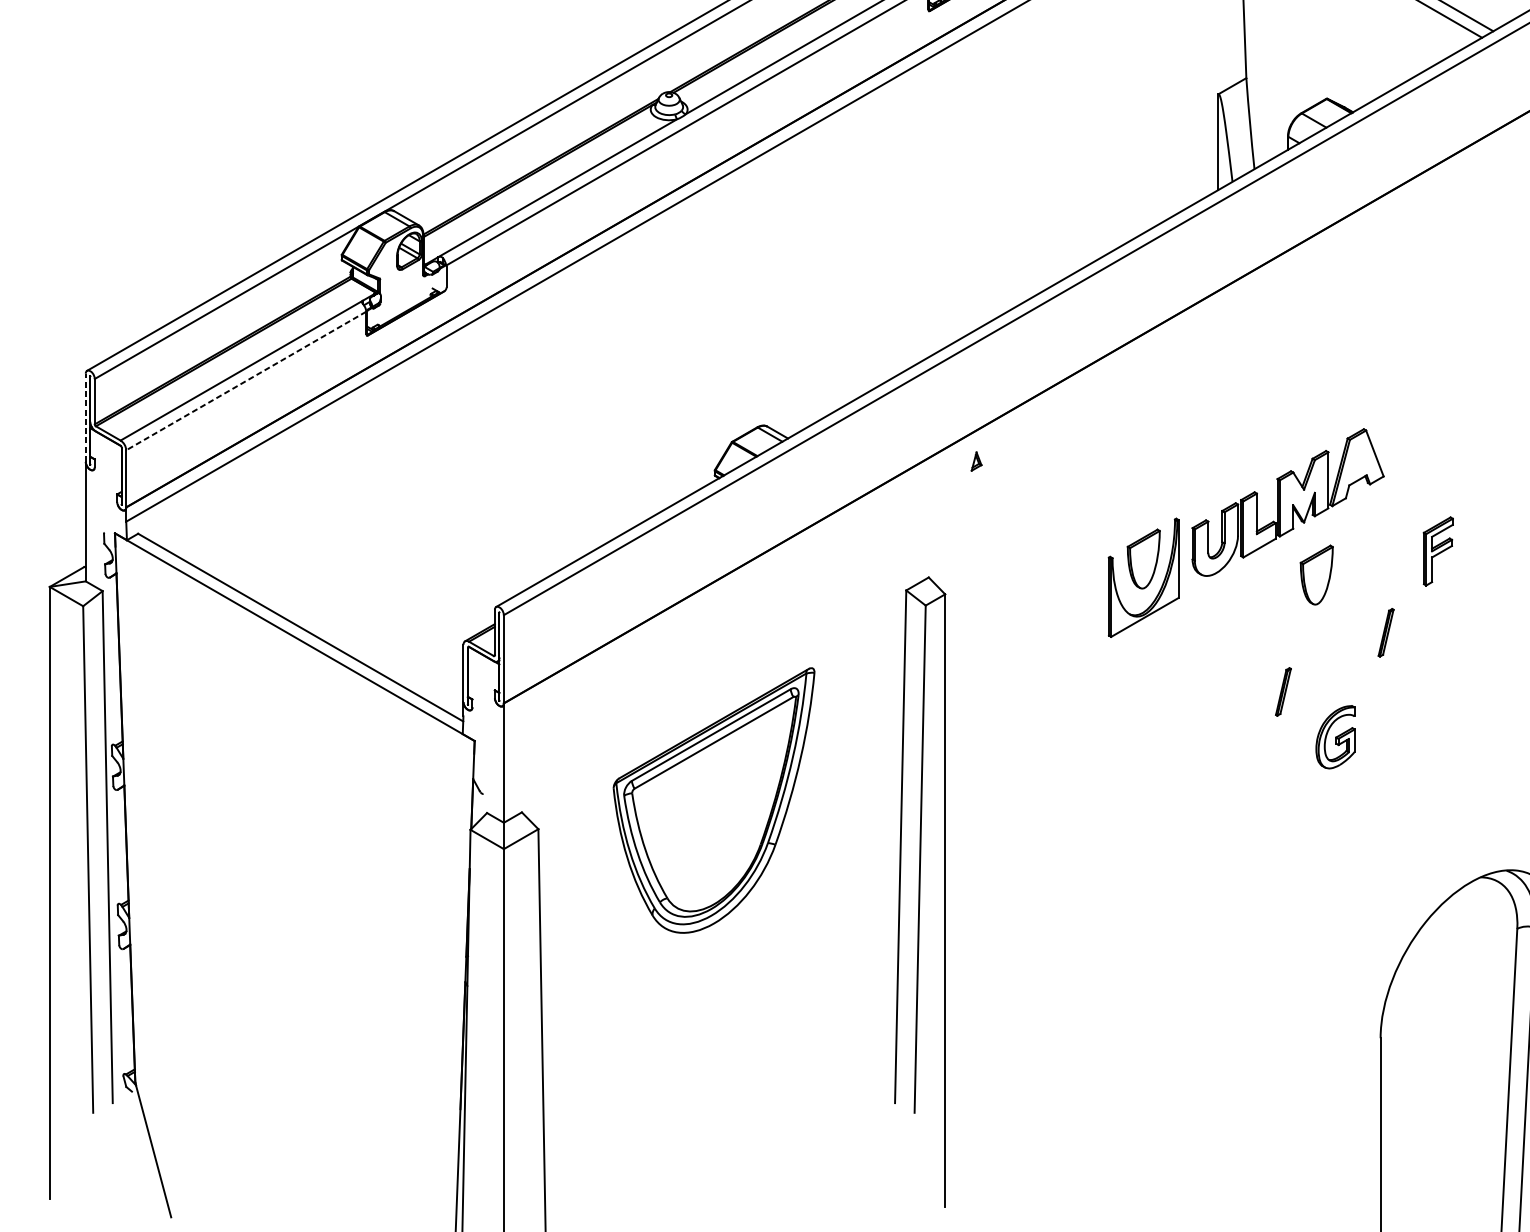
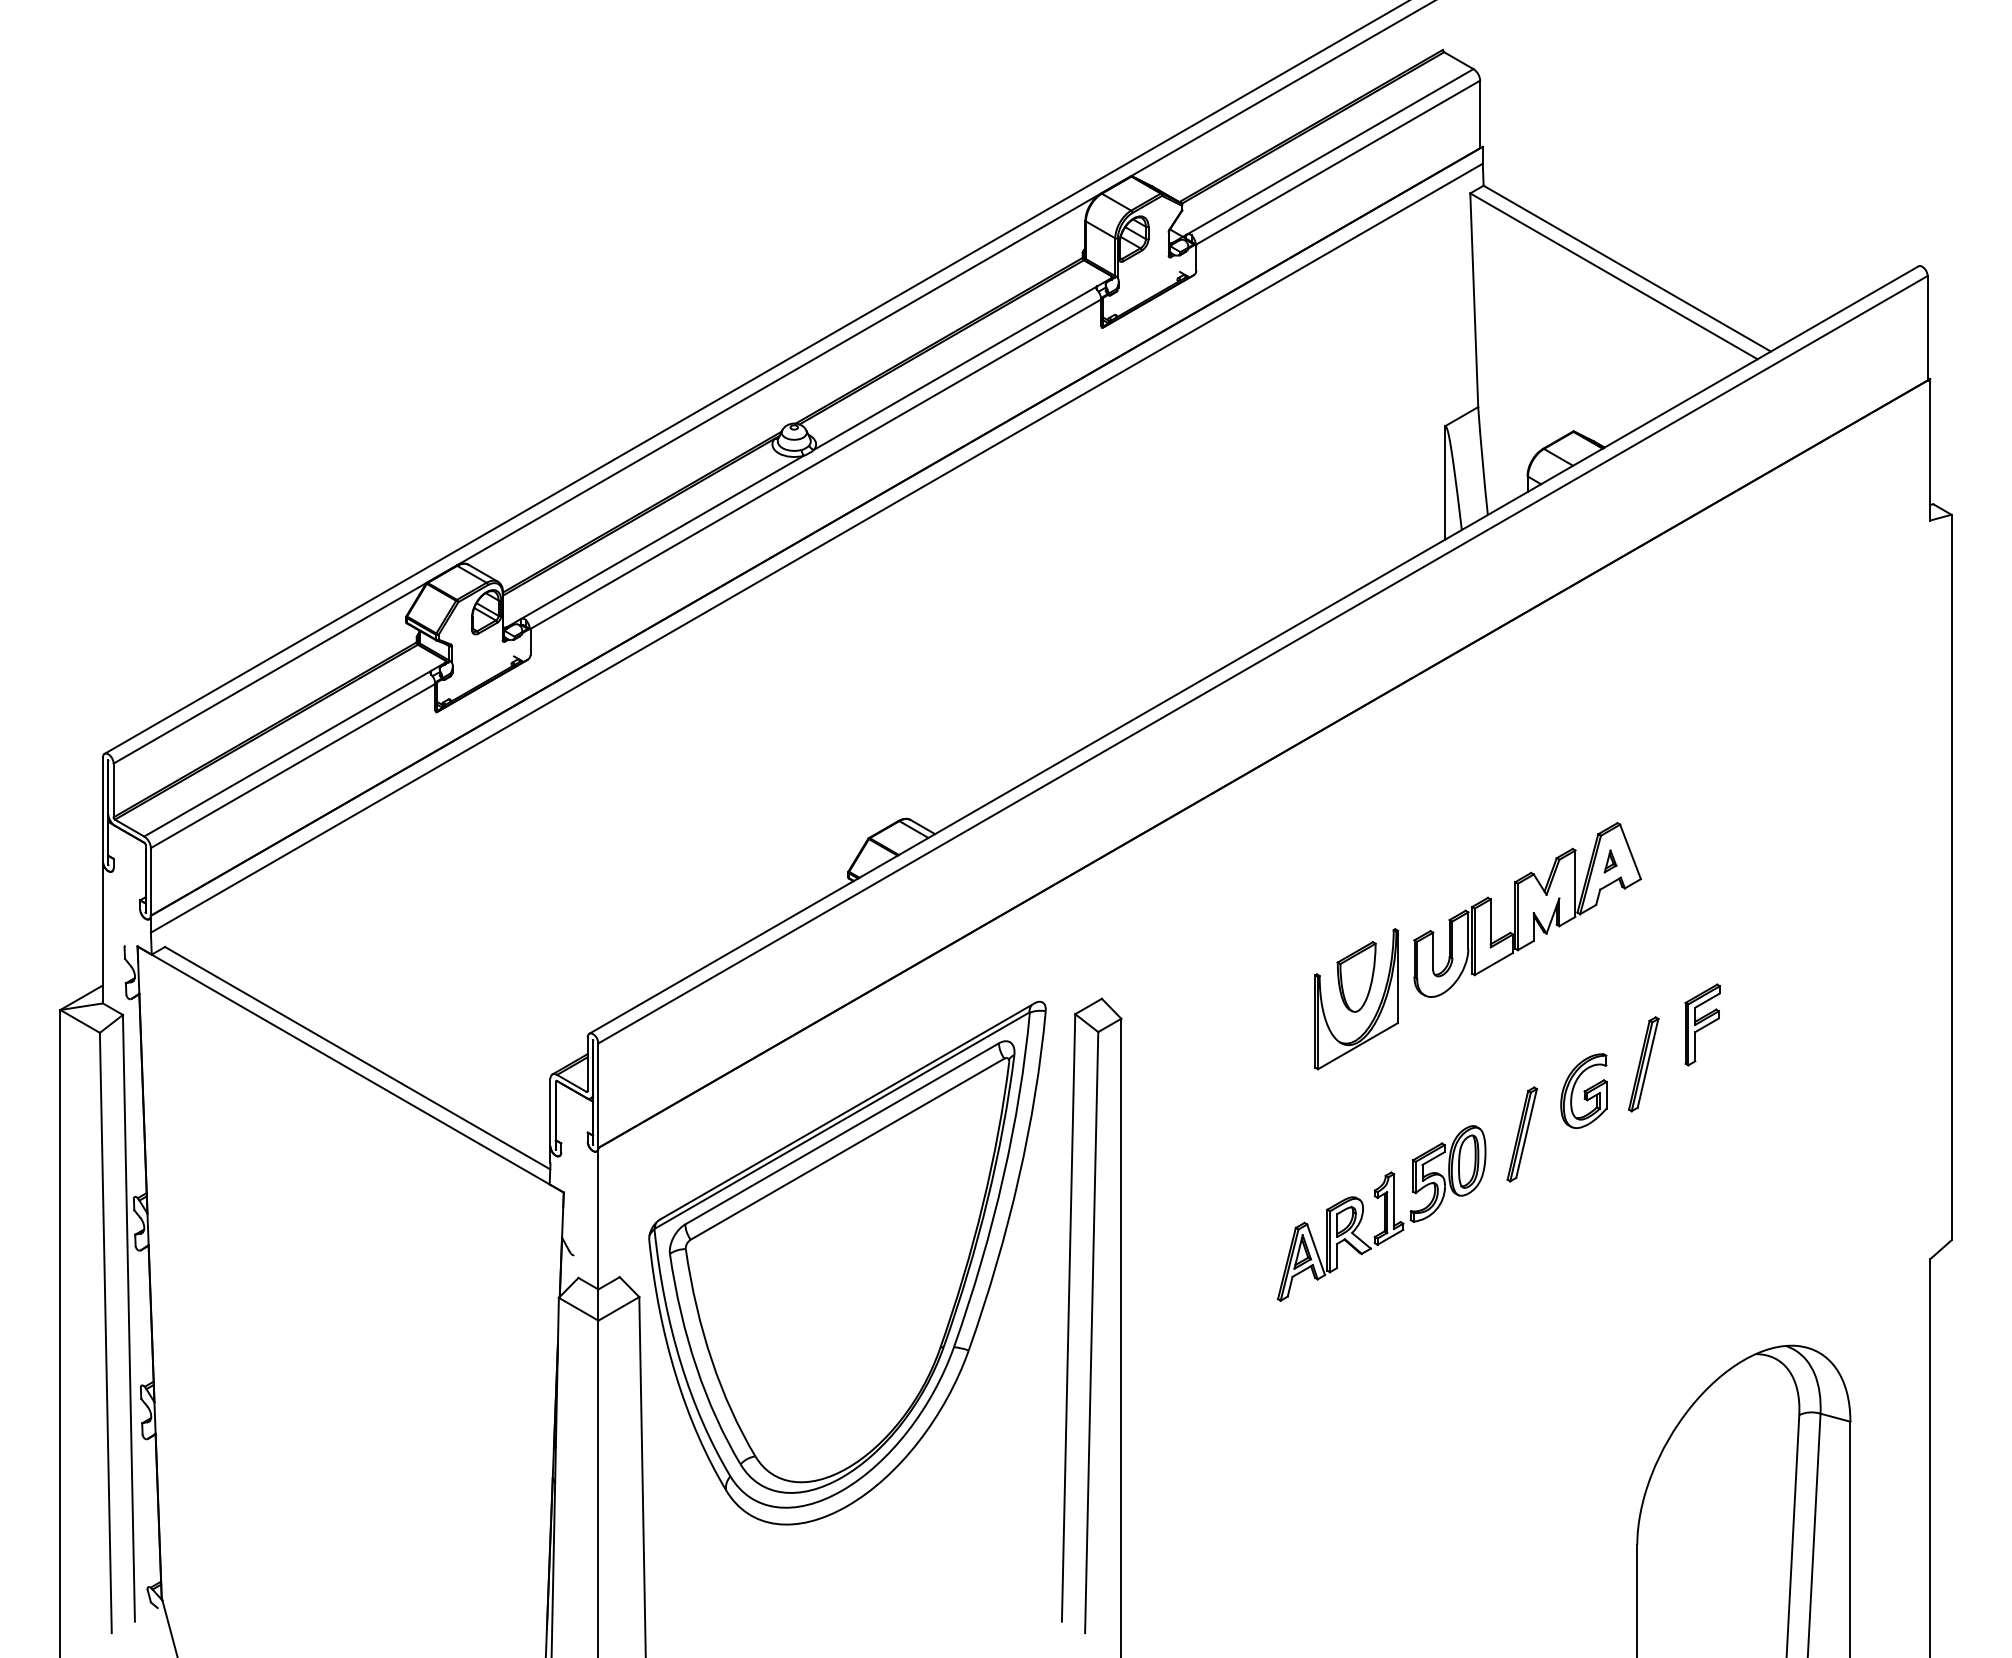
line: (245, 381) -> (292, 766), dashed -> solid
line: (85, 417) -> (102, 809), dashed -> solid
part: (976, 461) -> (1610, 861), moved
part: (1438, 551) -> (1702, 1024), moved
part: (1316, 574) -> (1561, 995), removed
part: (1385, 632) -> (1643, 1064), size x1.67
part: (1282, 692) -> (1521, 1134), size x1.67
part: (1335, 737) -> (1583, 1091), moved
part: (1164, 758) -> (1381, 1213), added
part: (714, 800) -> (847, 1262), size x1.67

